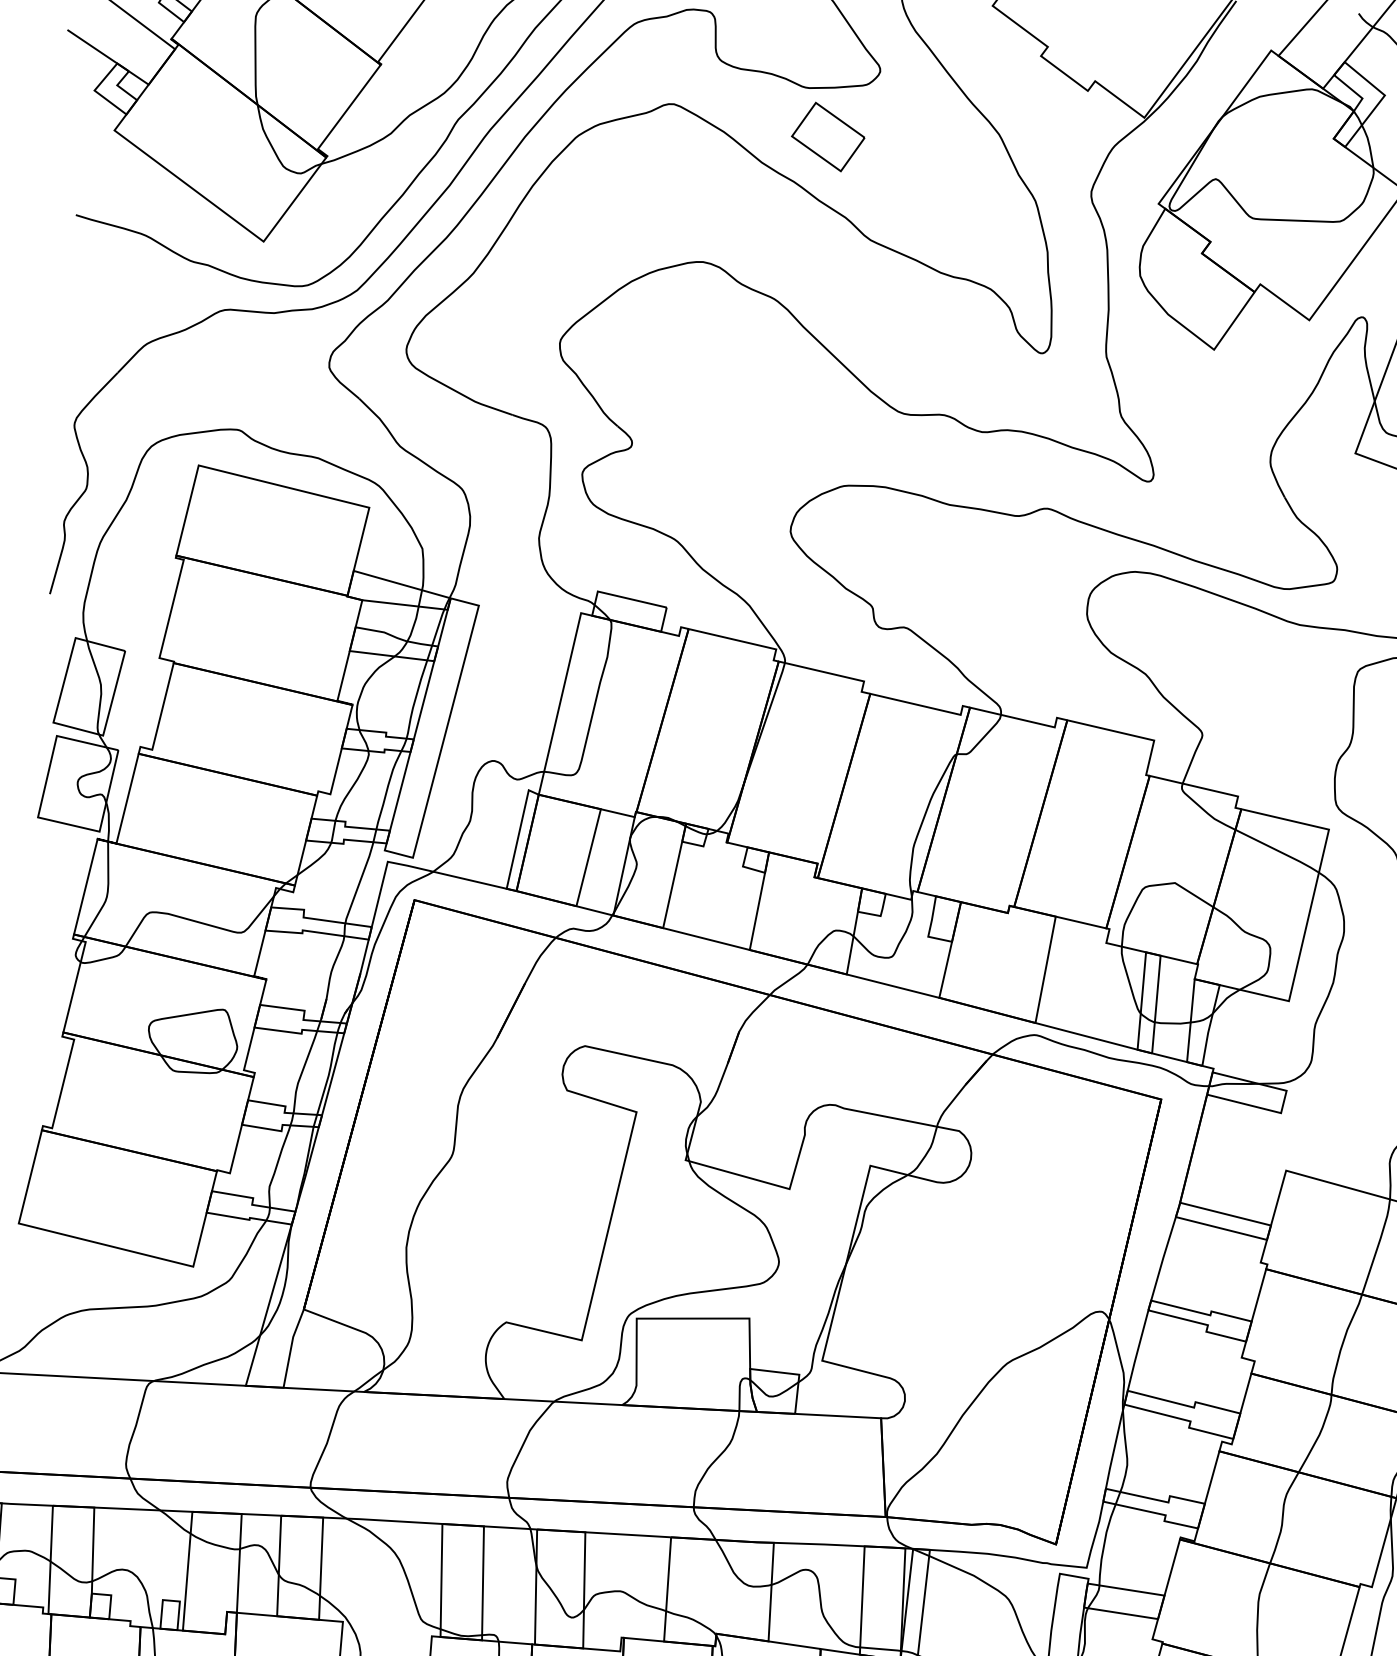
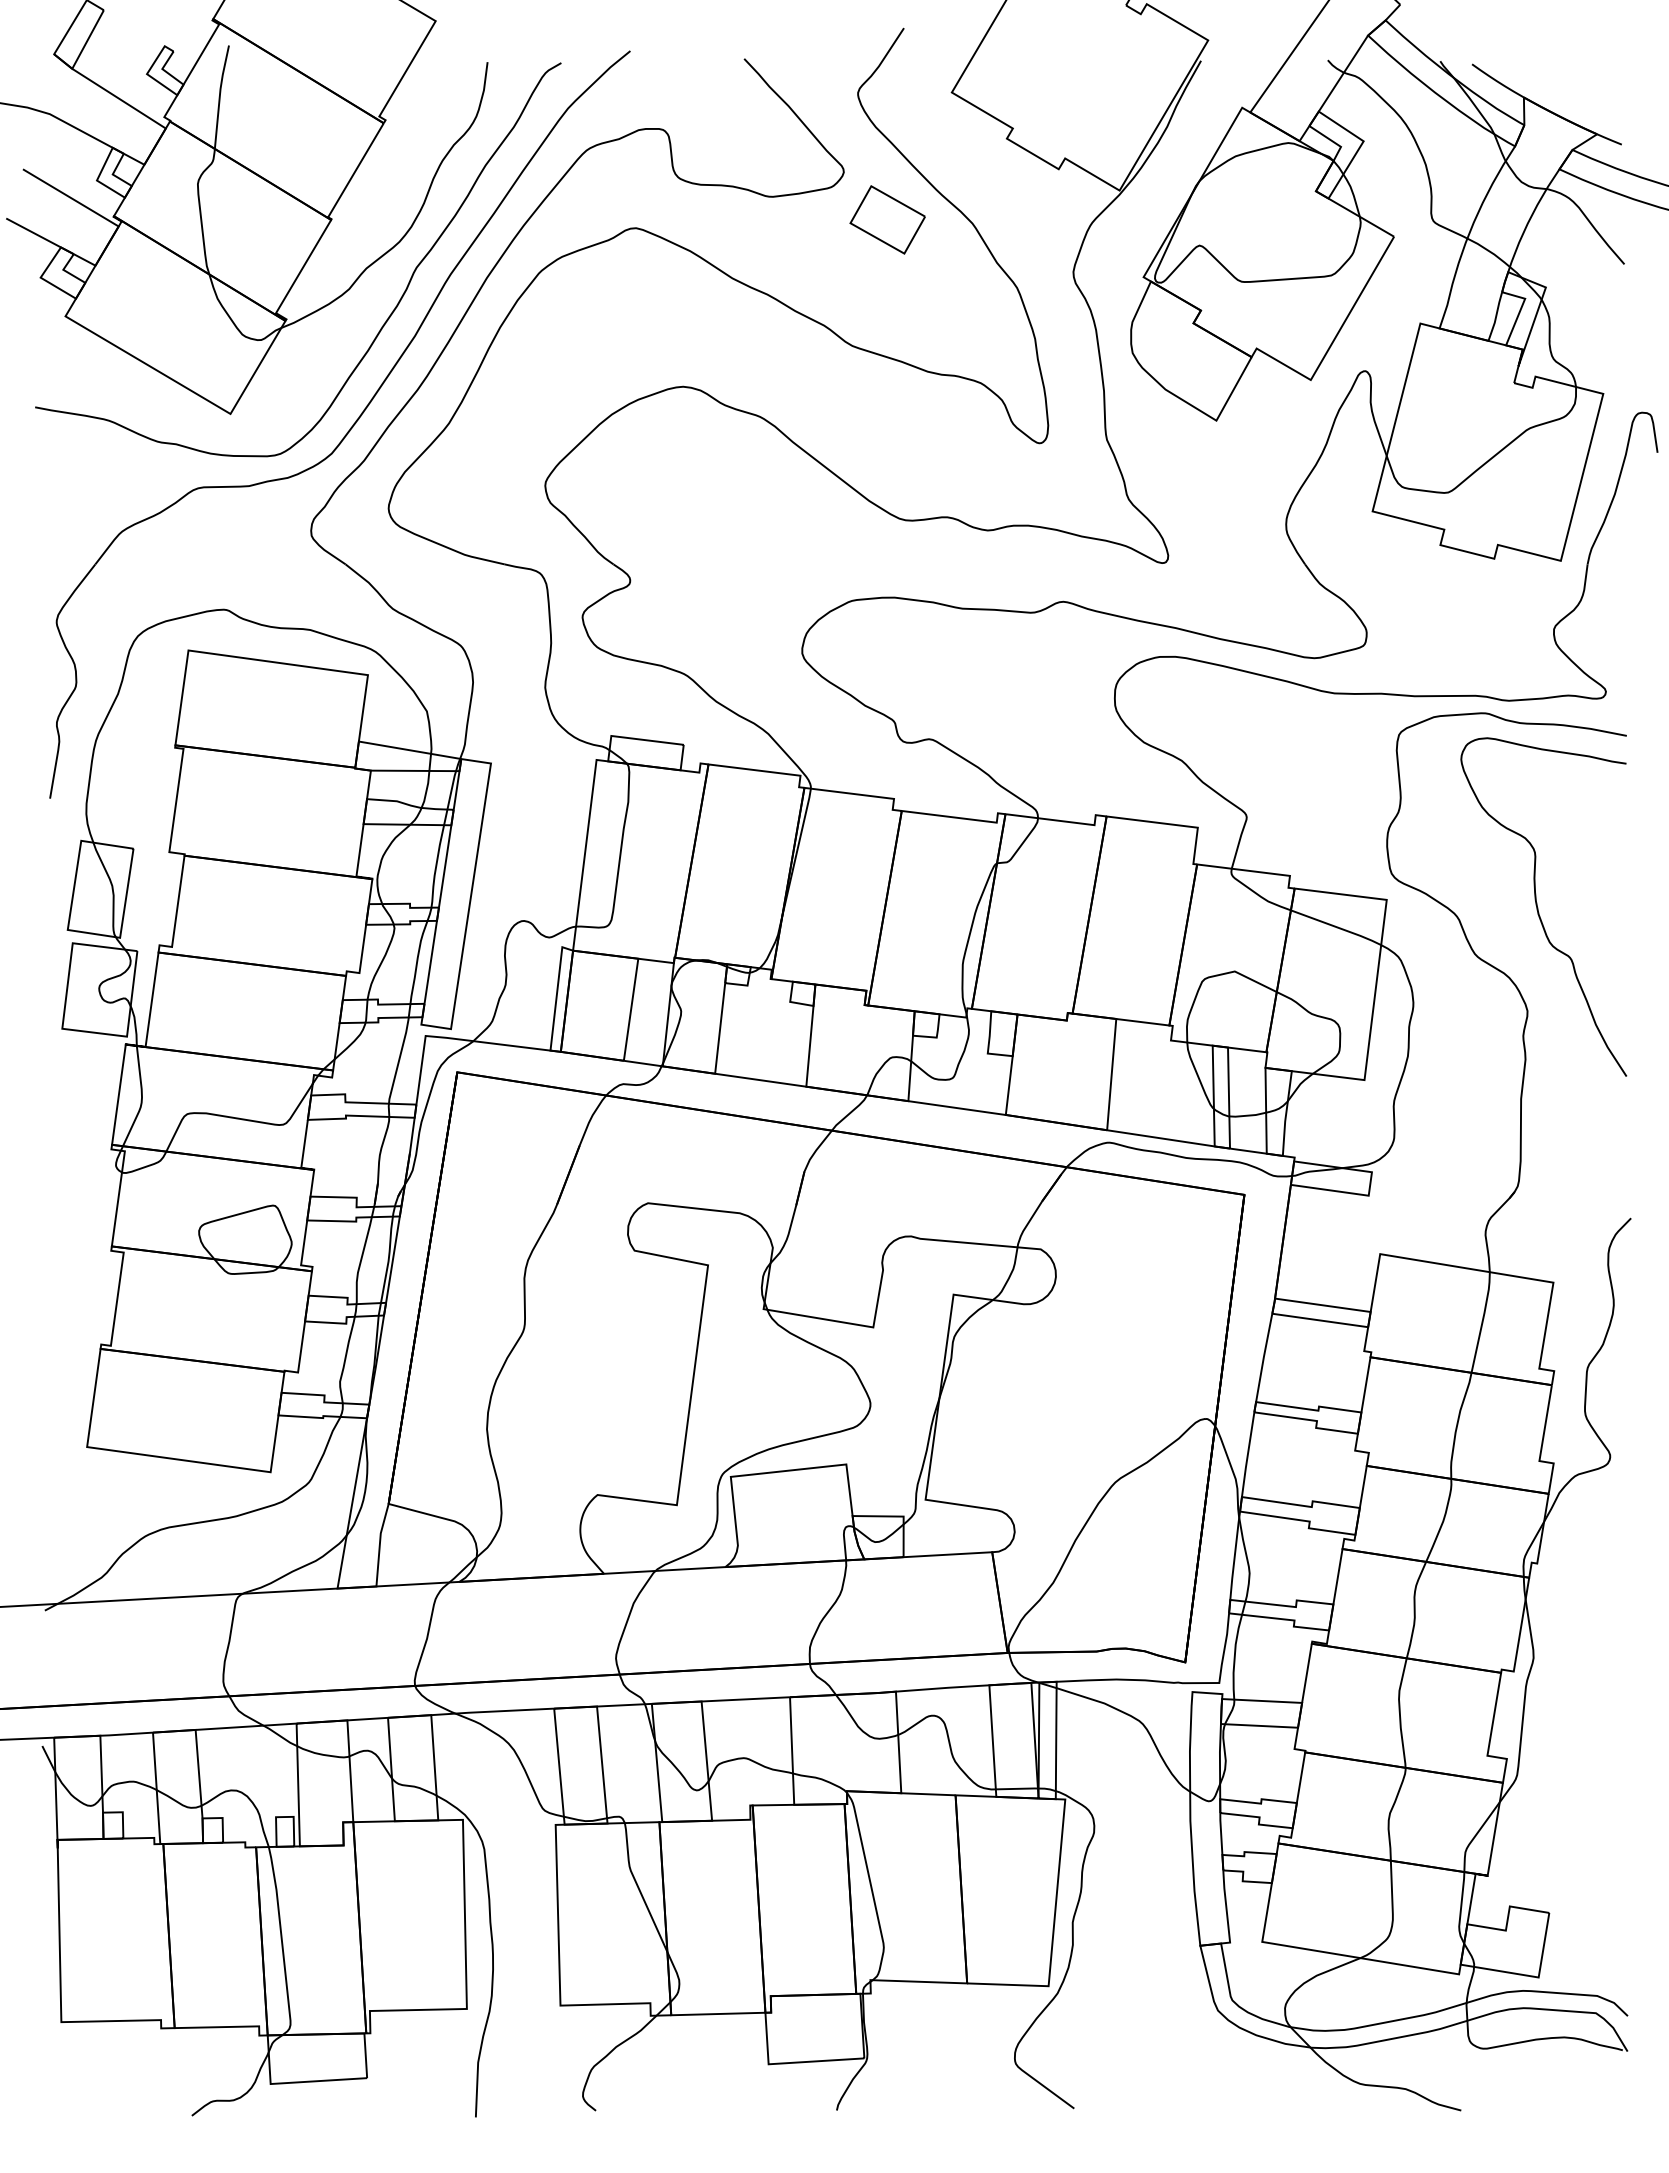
part: (828, 136) -> (887, 219), moved

